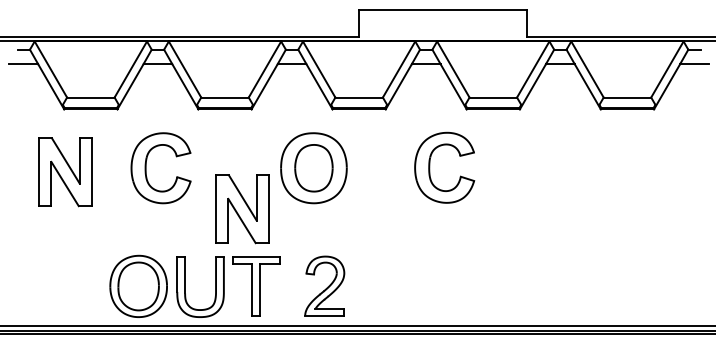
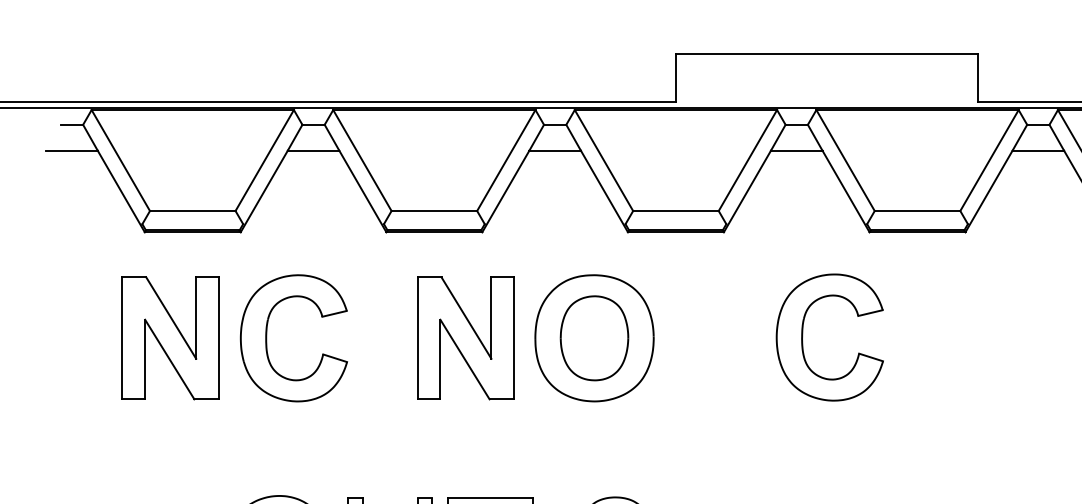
part: (146, 168) -> (267, 338), moved
part: (65, 172) -> (170, 338), moved
part: (242, 209) -> (465, 338), moved

